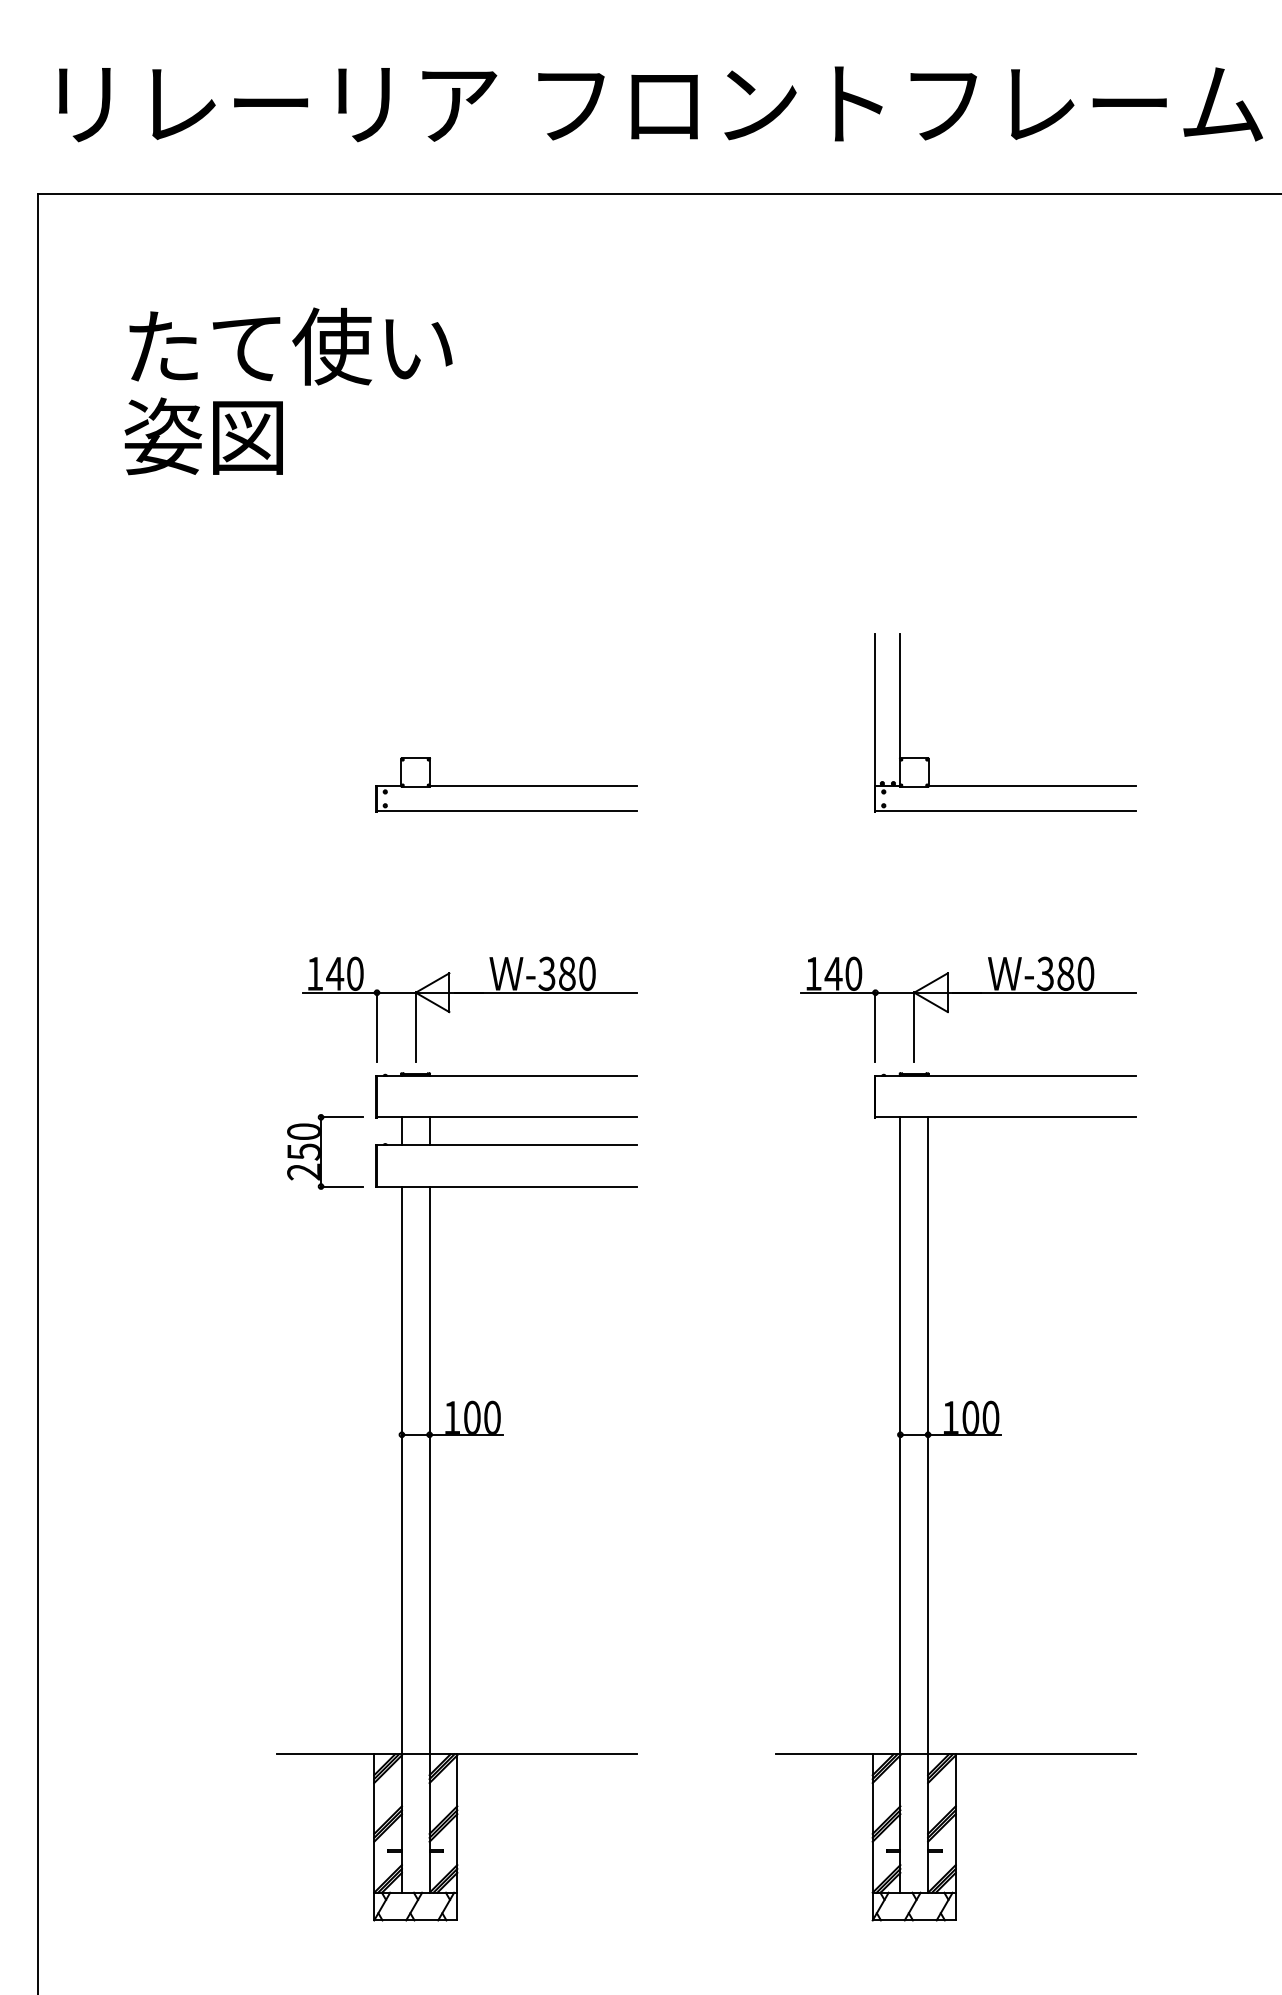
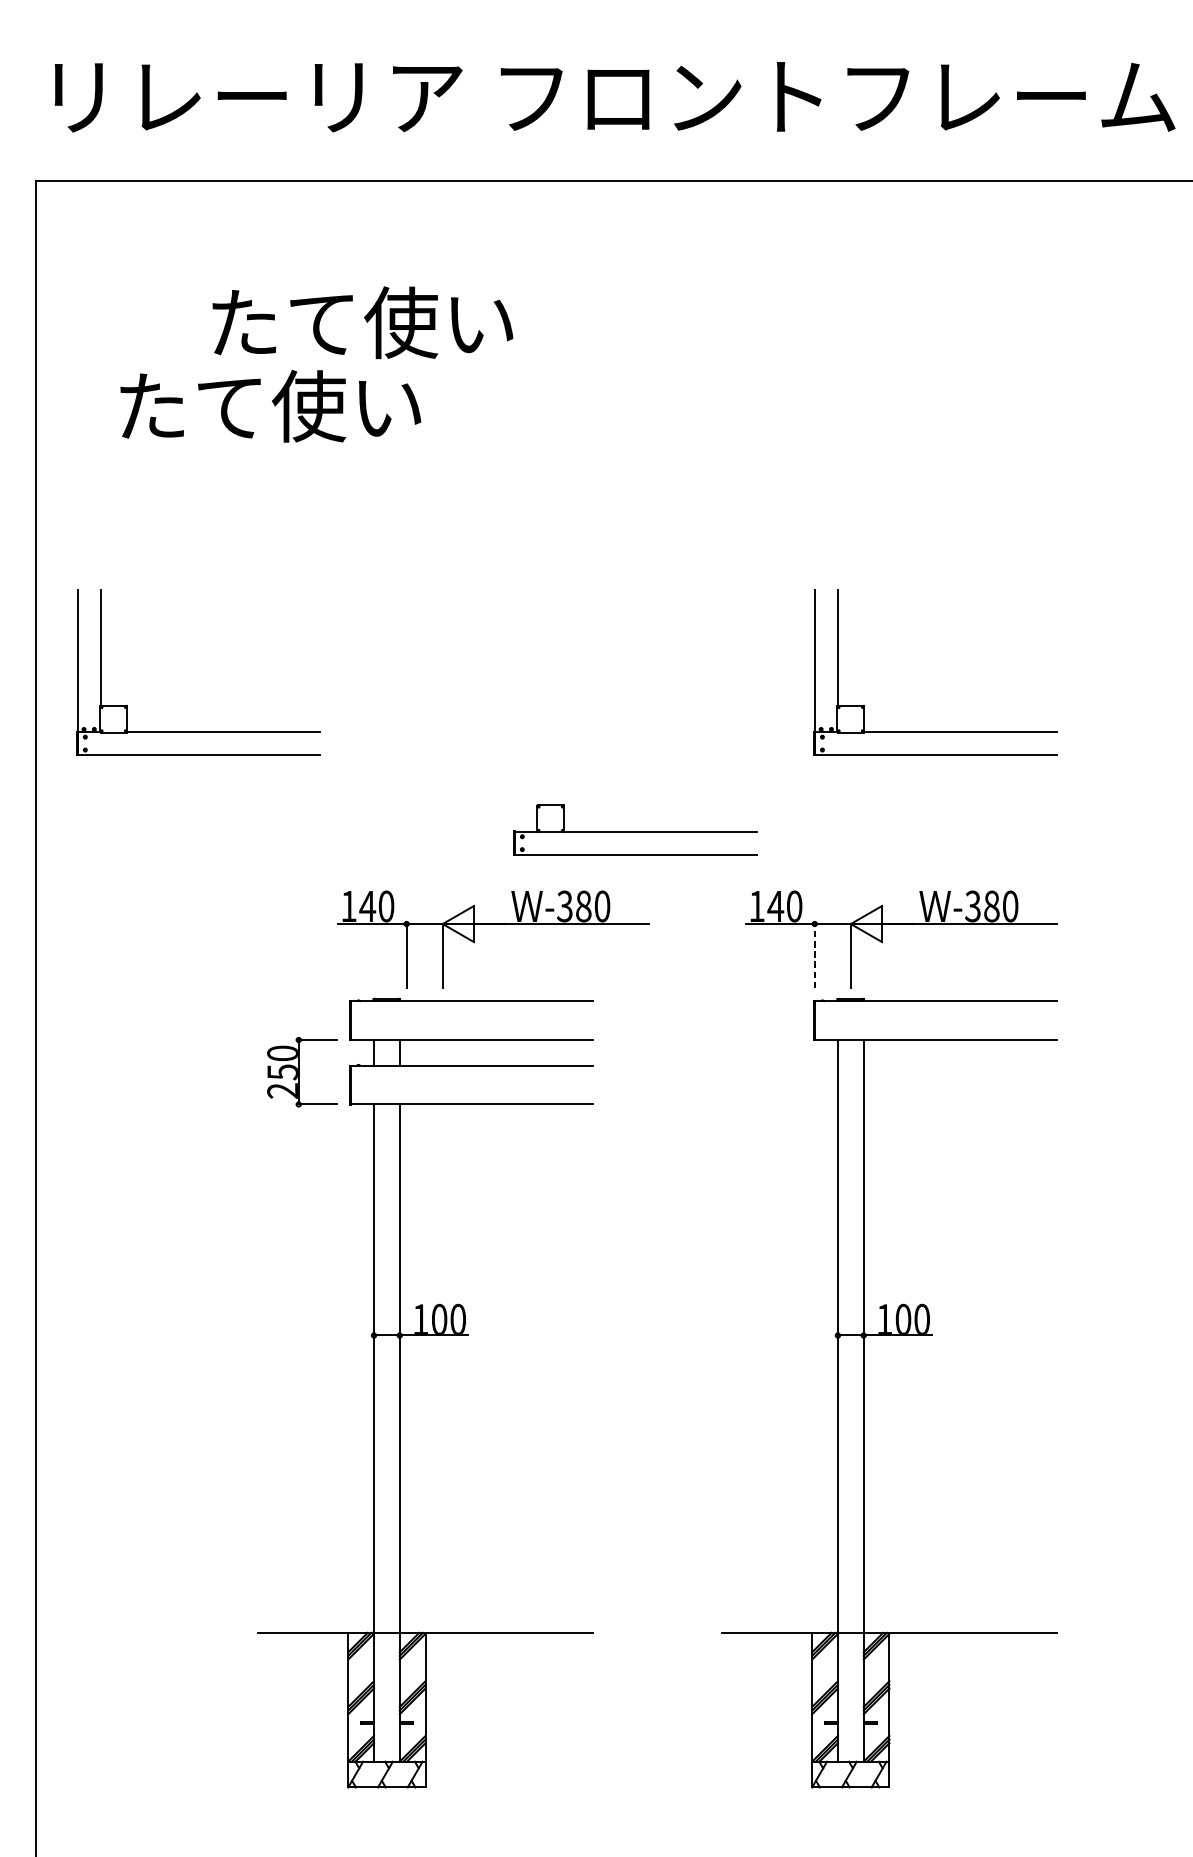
text: (290, 346) -> (362, 322), moved
text: (288, 436) -> (268, 406), 姿図 -> たて使い
part: (506, 784) -> (635, 829), moved
part: (213, 785) -> (198, 731), added
part: (469, 993) -> (492, 924), moved
line: (875, 1027) -> (814, 956), solid -> dashed

